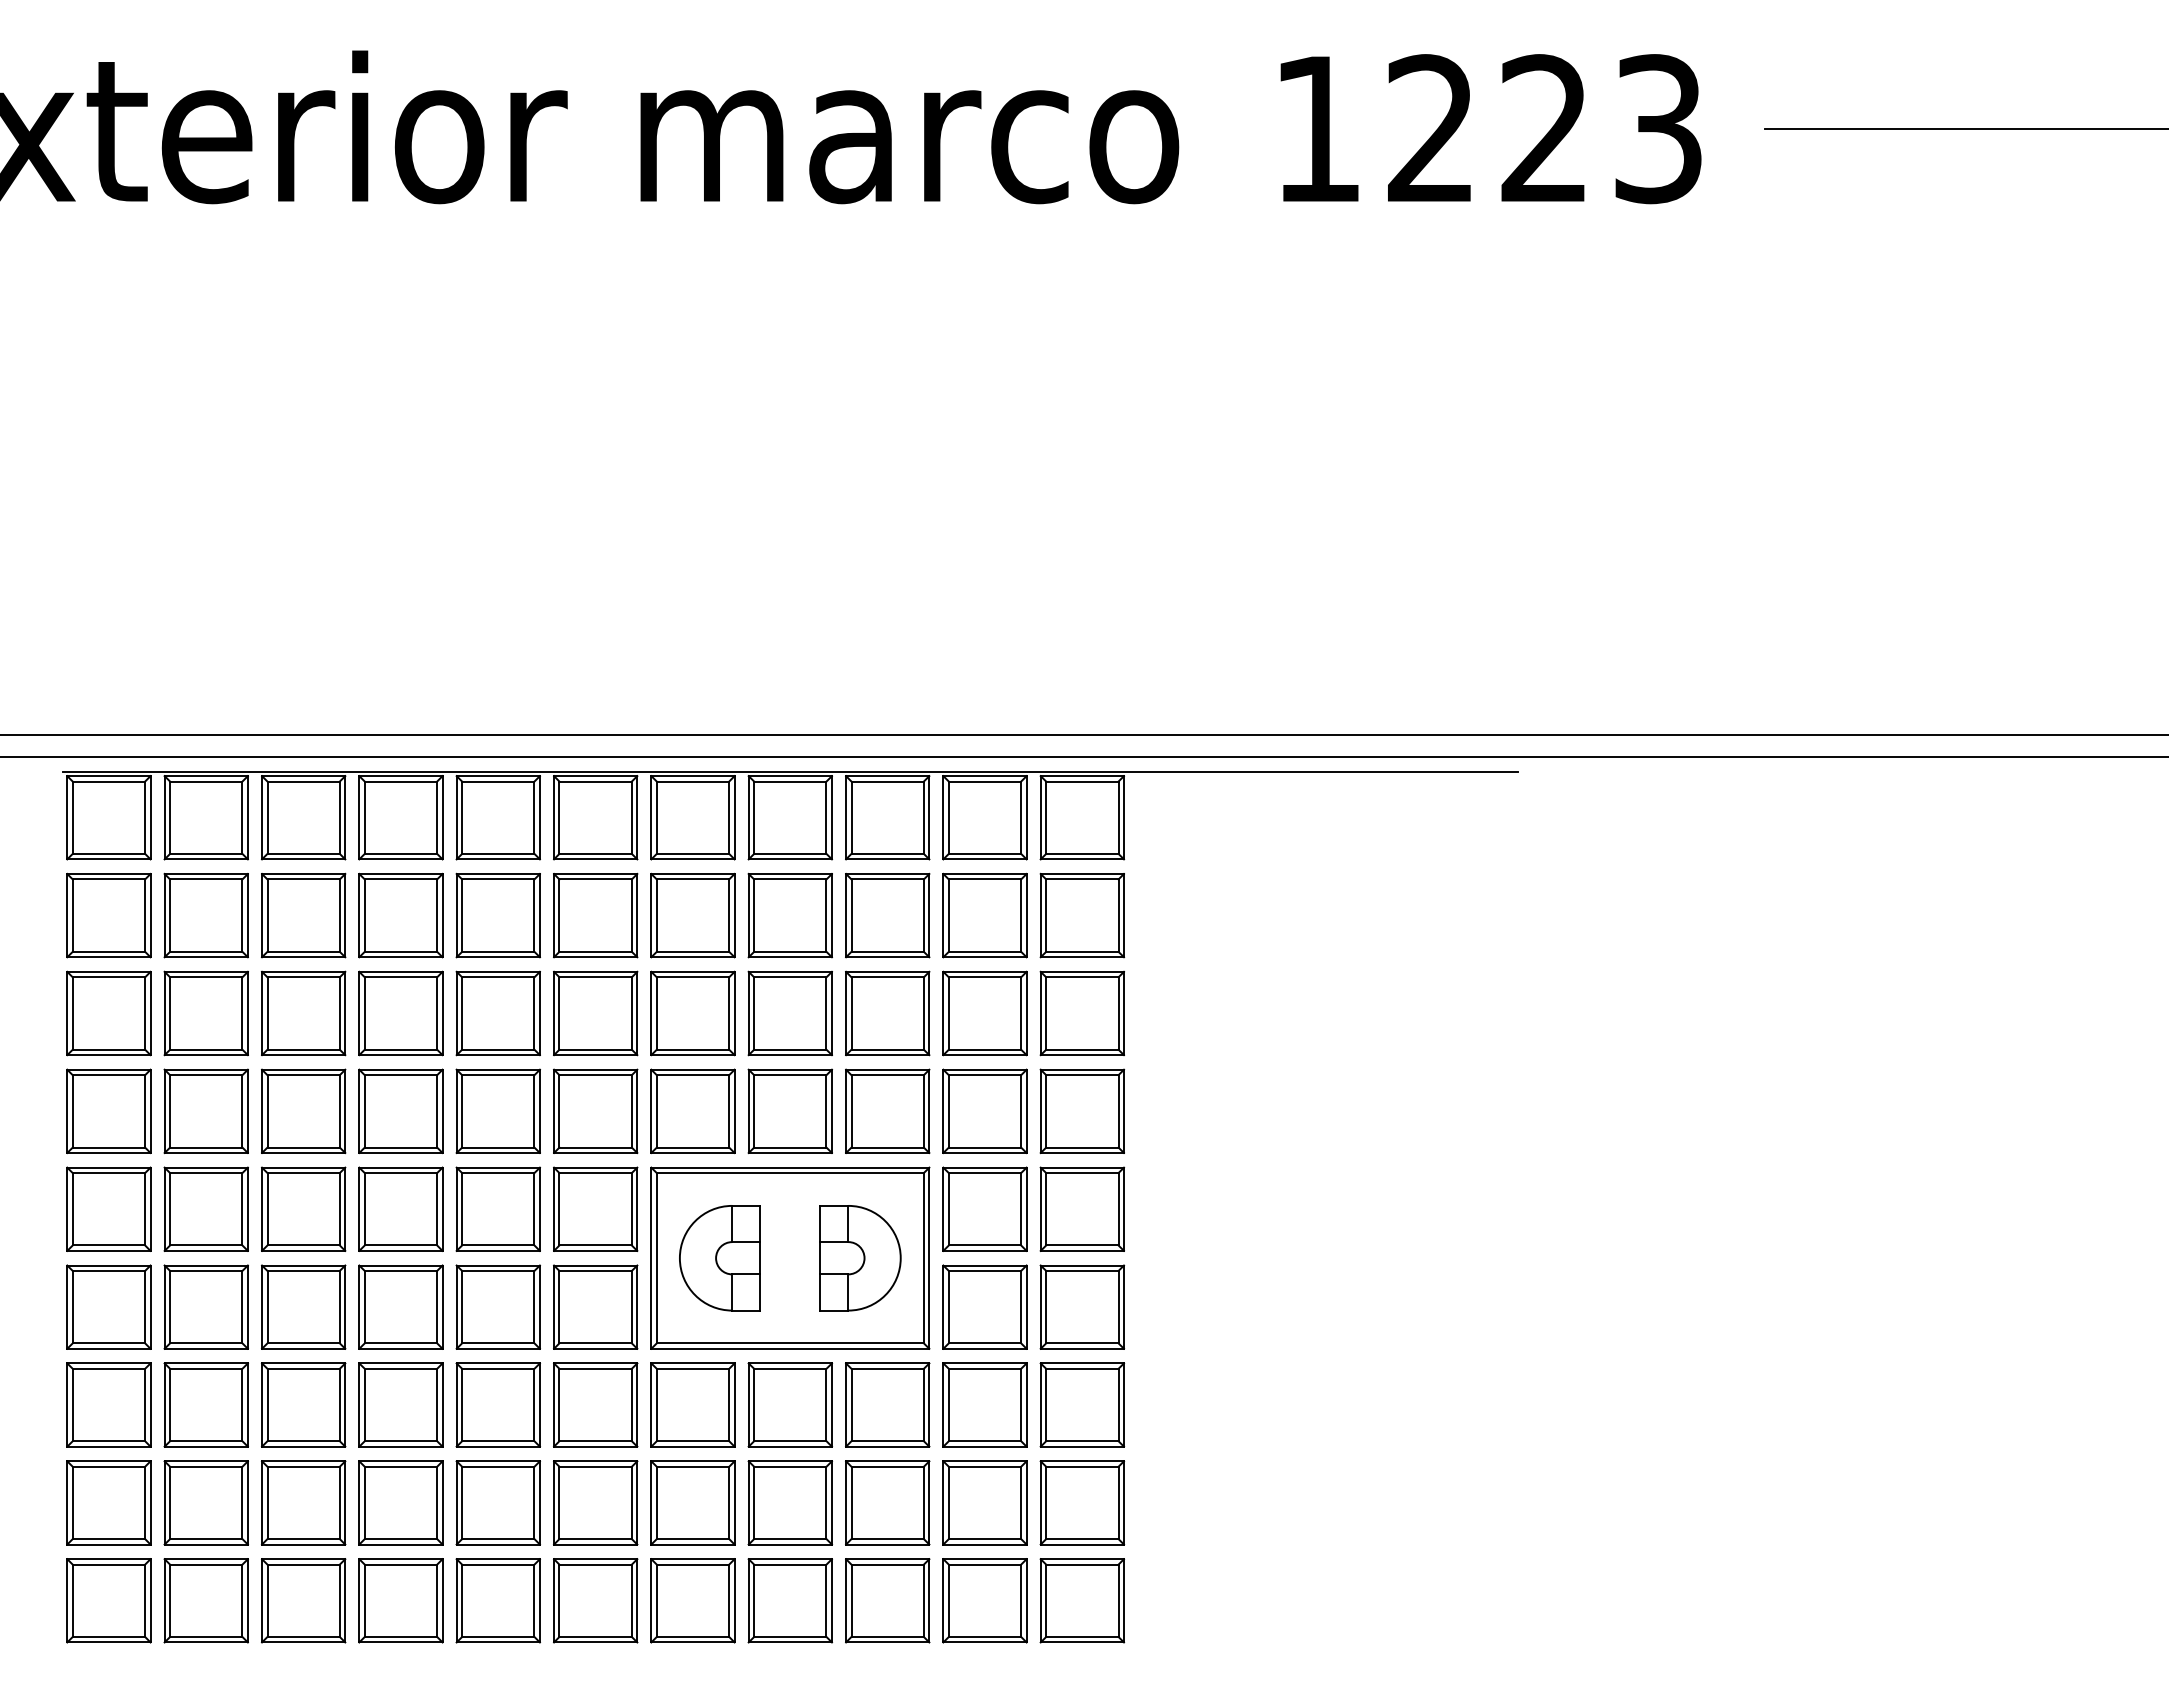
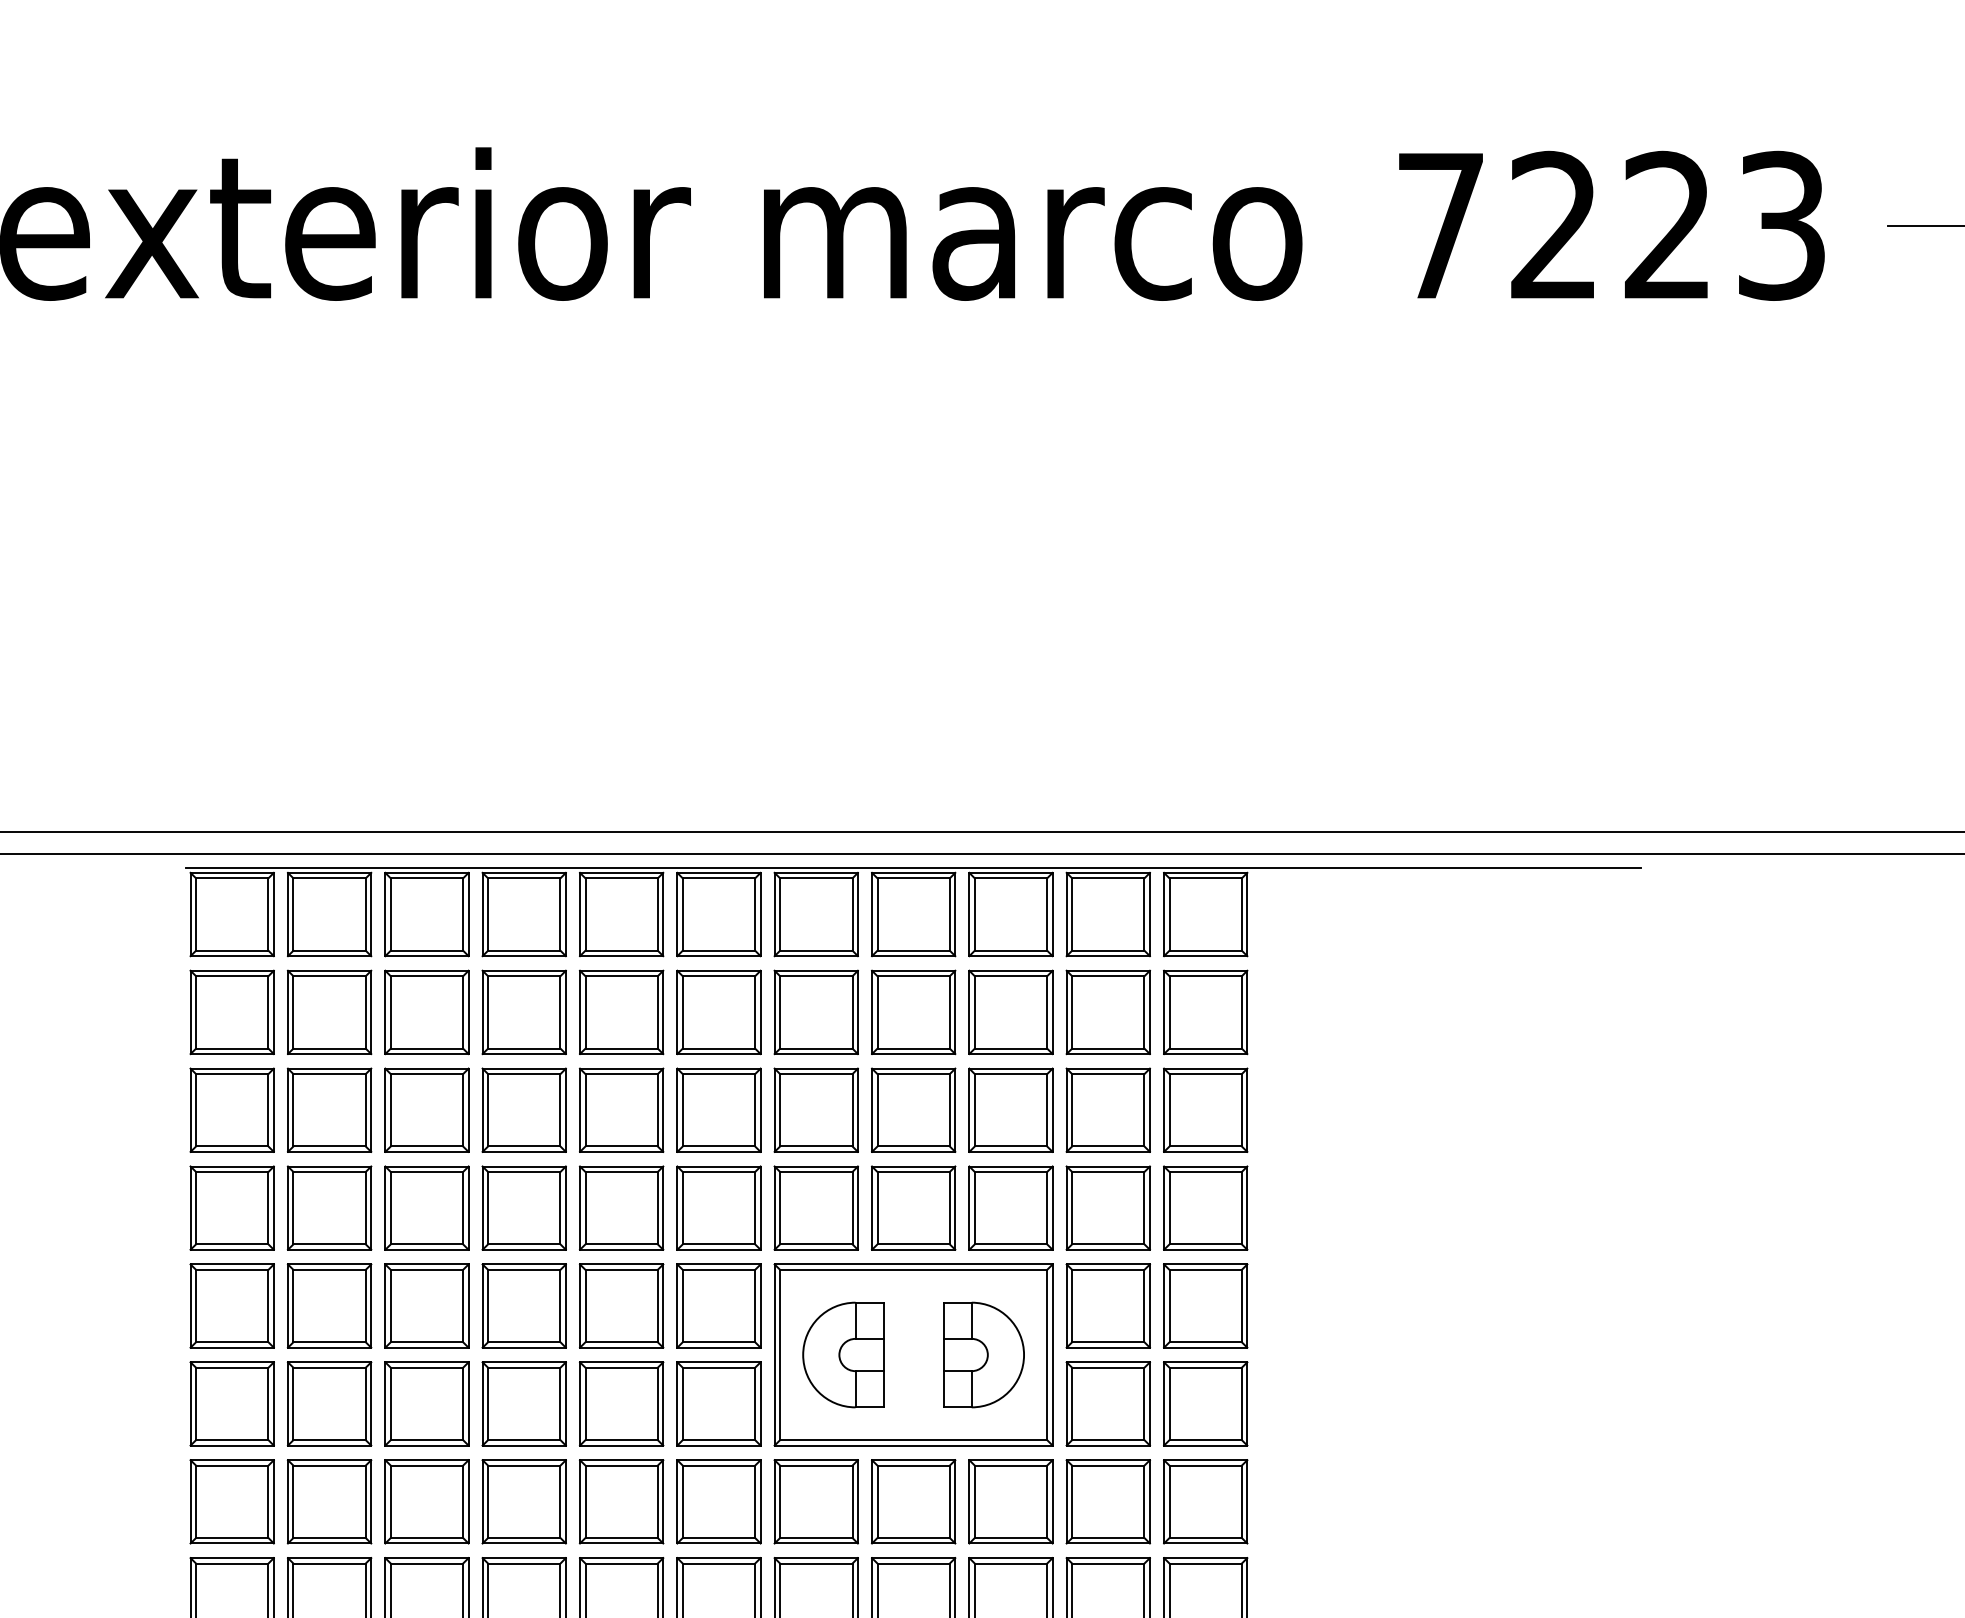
text: (1317, 128) -> (1440, 225), 1223 -> 7223

